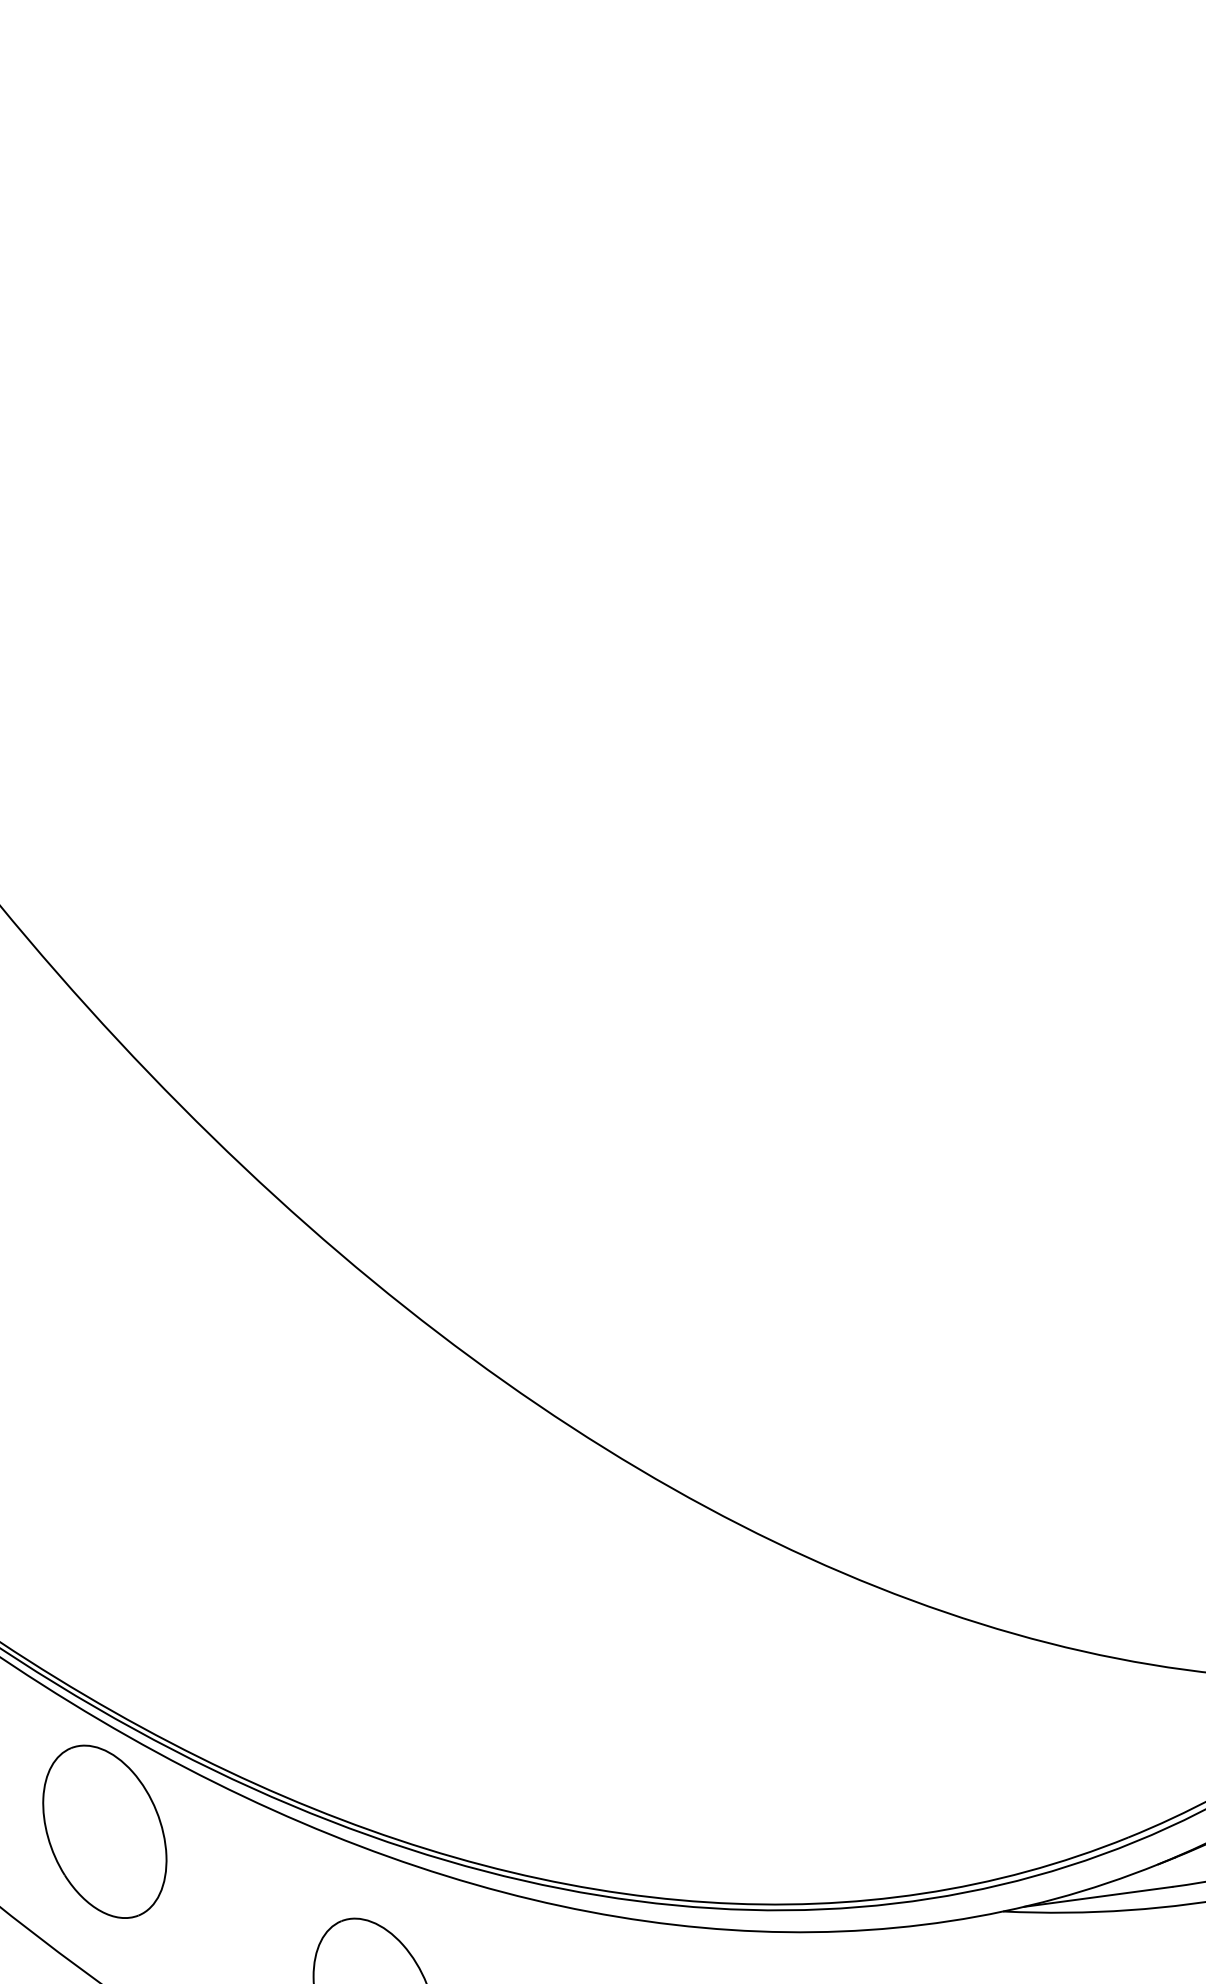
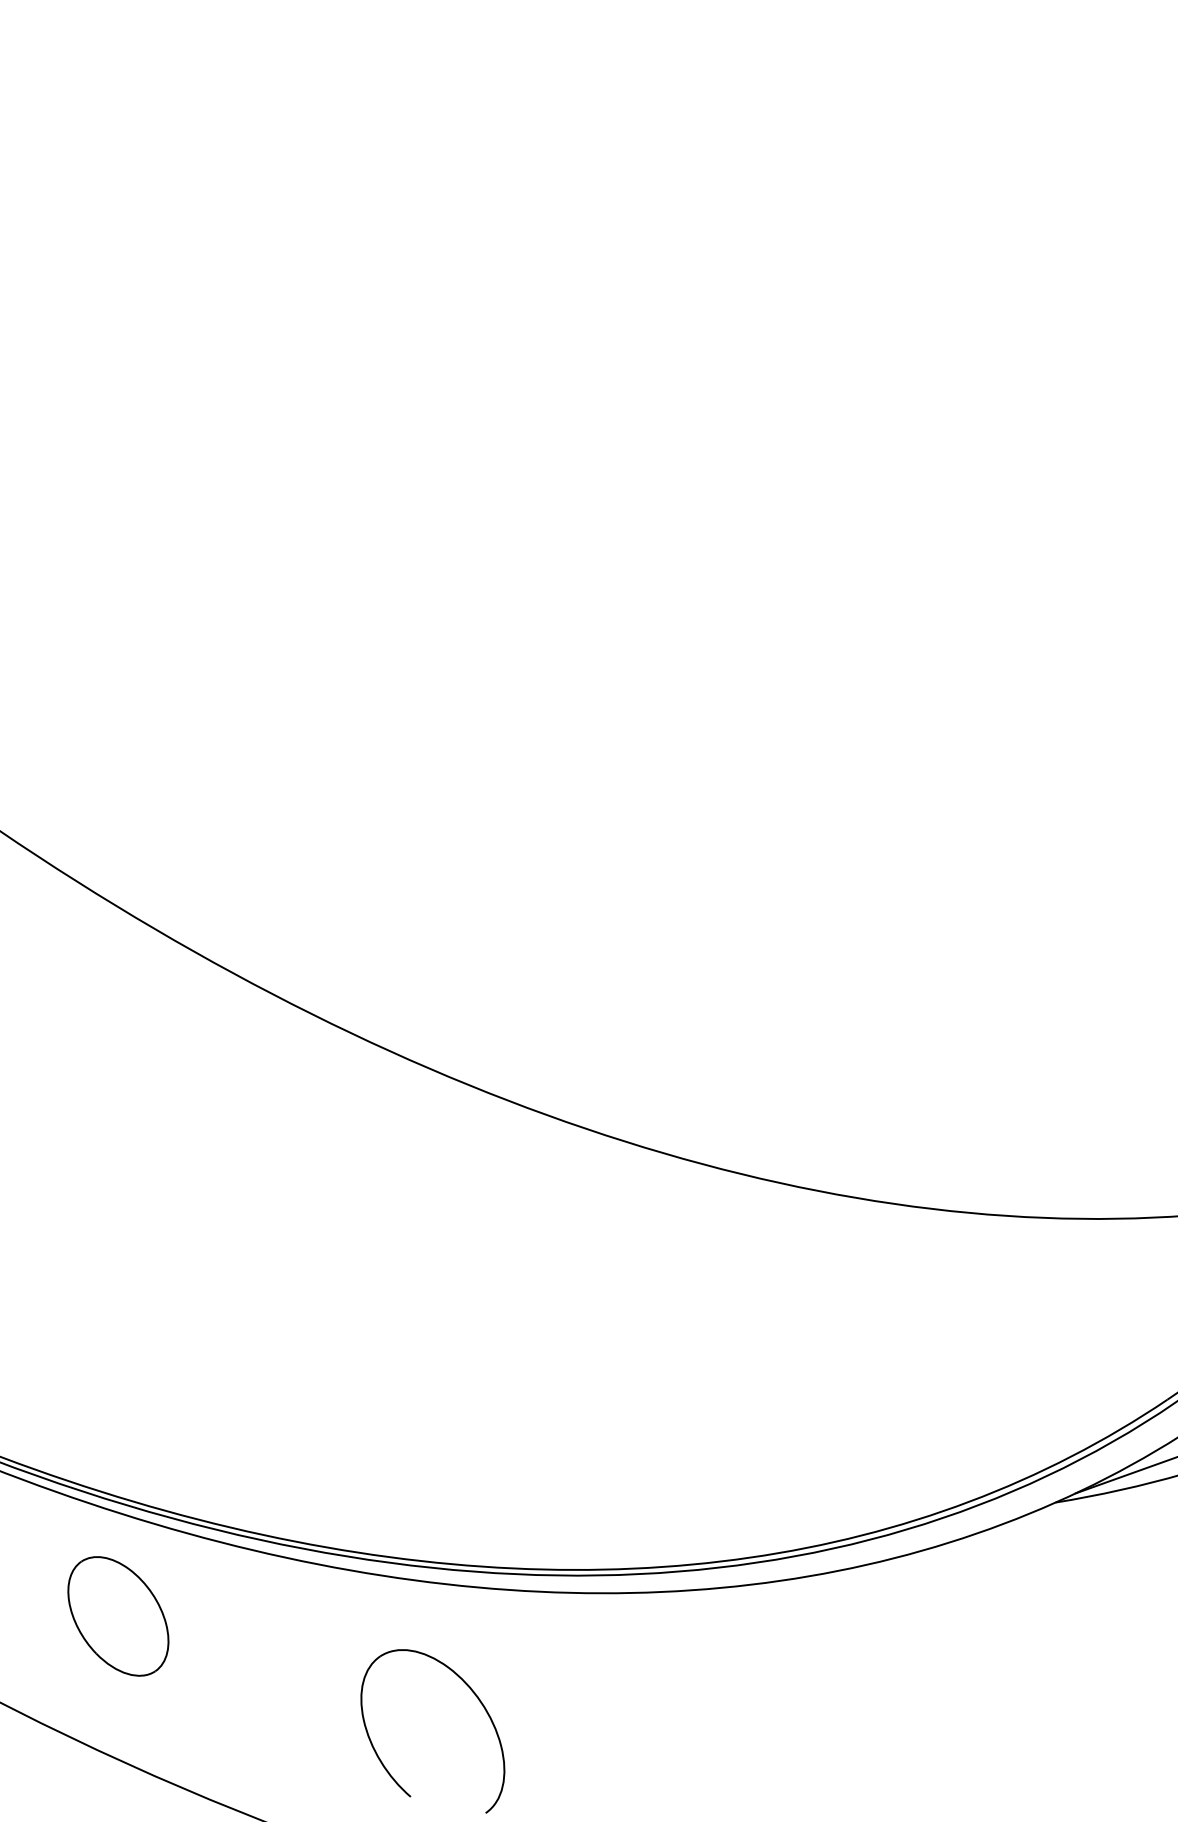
part: (104, 1831) -> (117, 1616), size x0.7

